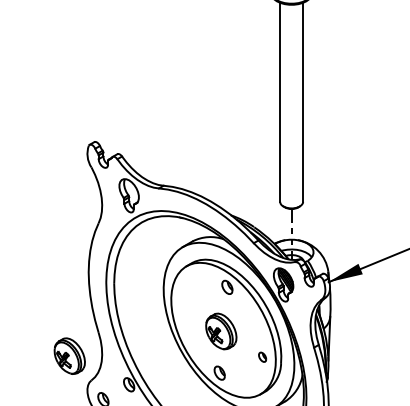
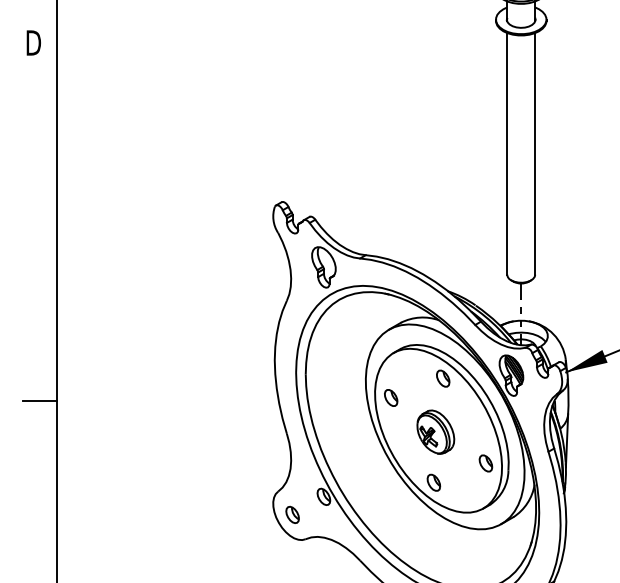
part: (184, 302) -> (391, 397), added
part: (69, 355) -> (251, 461), removed
part: (262, 357) -> (485, 463), size x1.43

